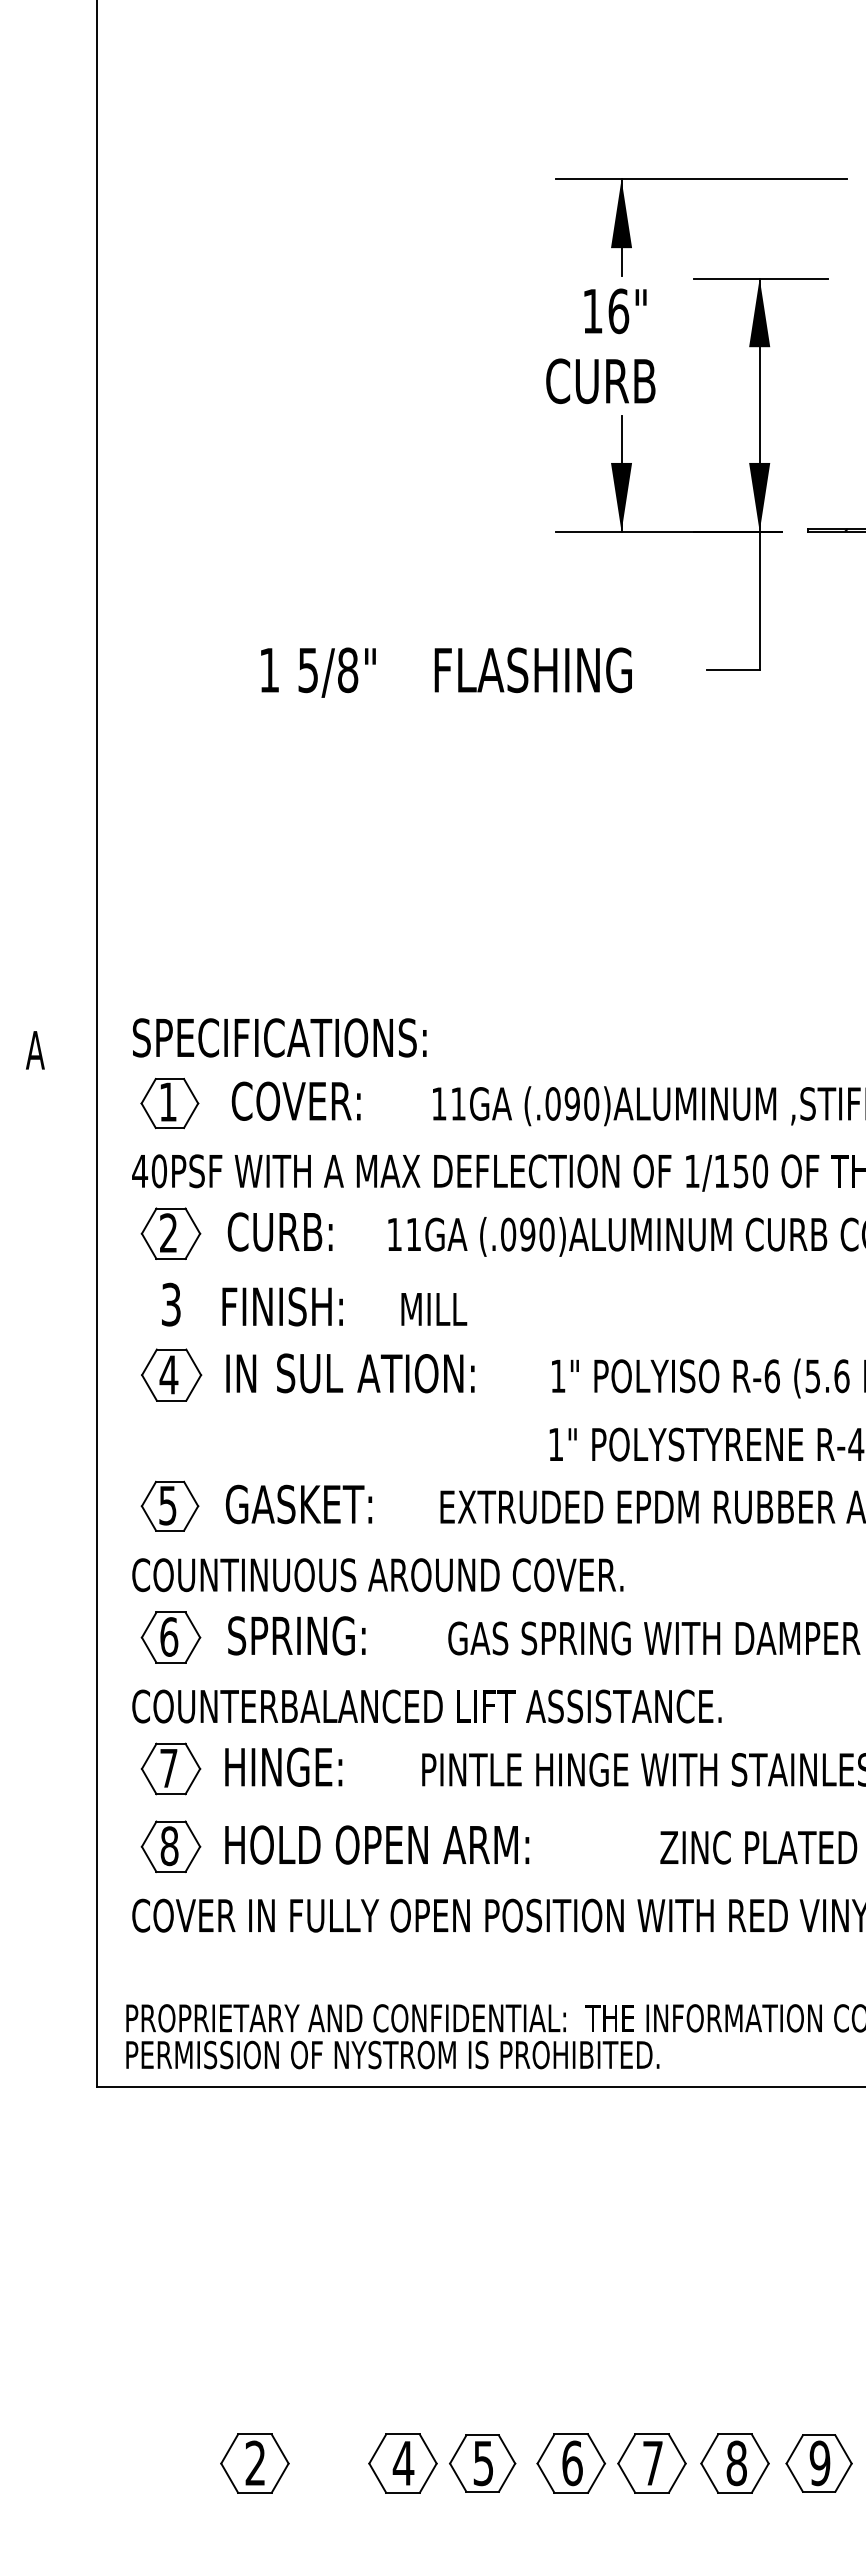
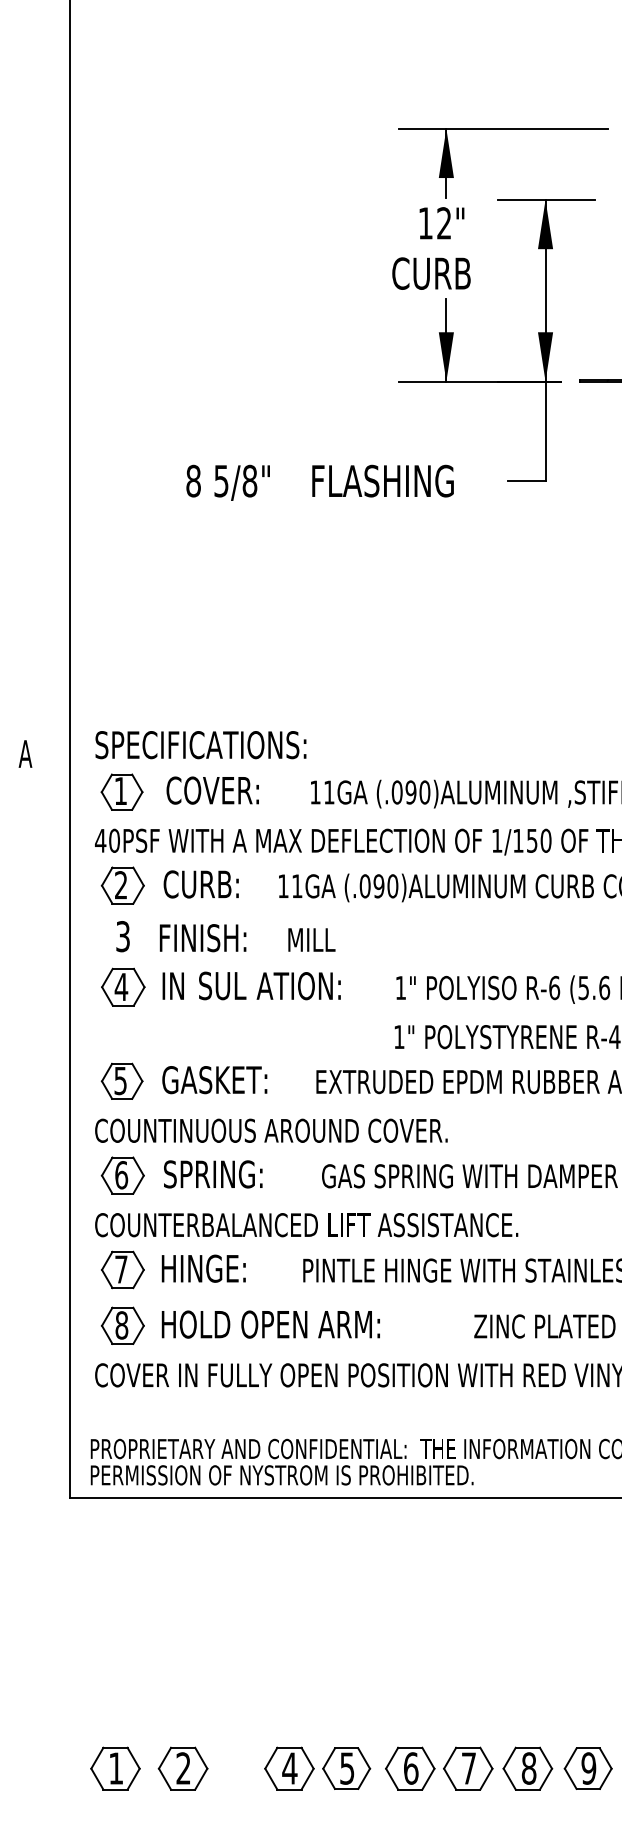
text: (618, 311) -> (444, 223), 16" -> 12"
text: (269, 669) -> (193, 480), 1 -> 8
part: (160, 2463) -> (115, 1768), added

